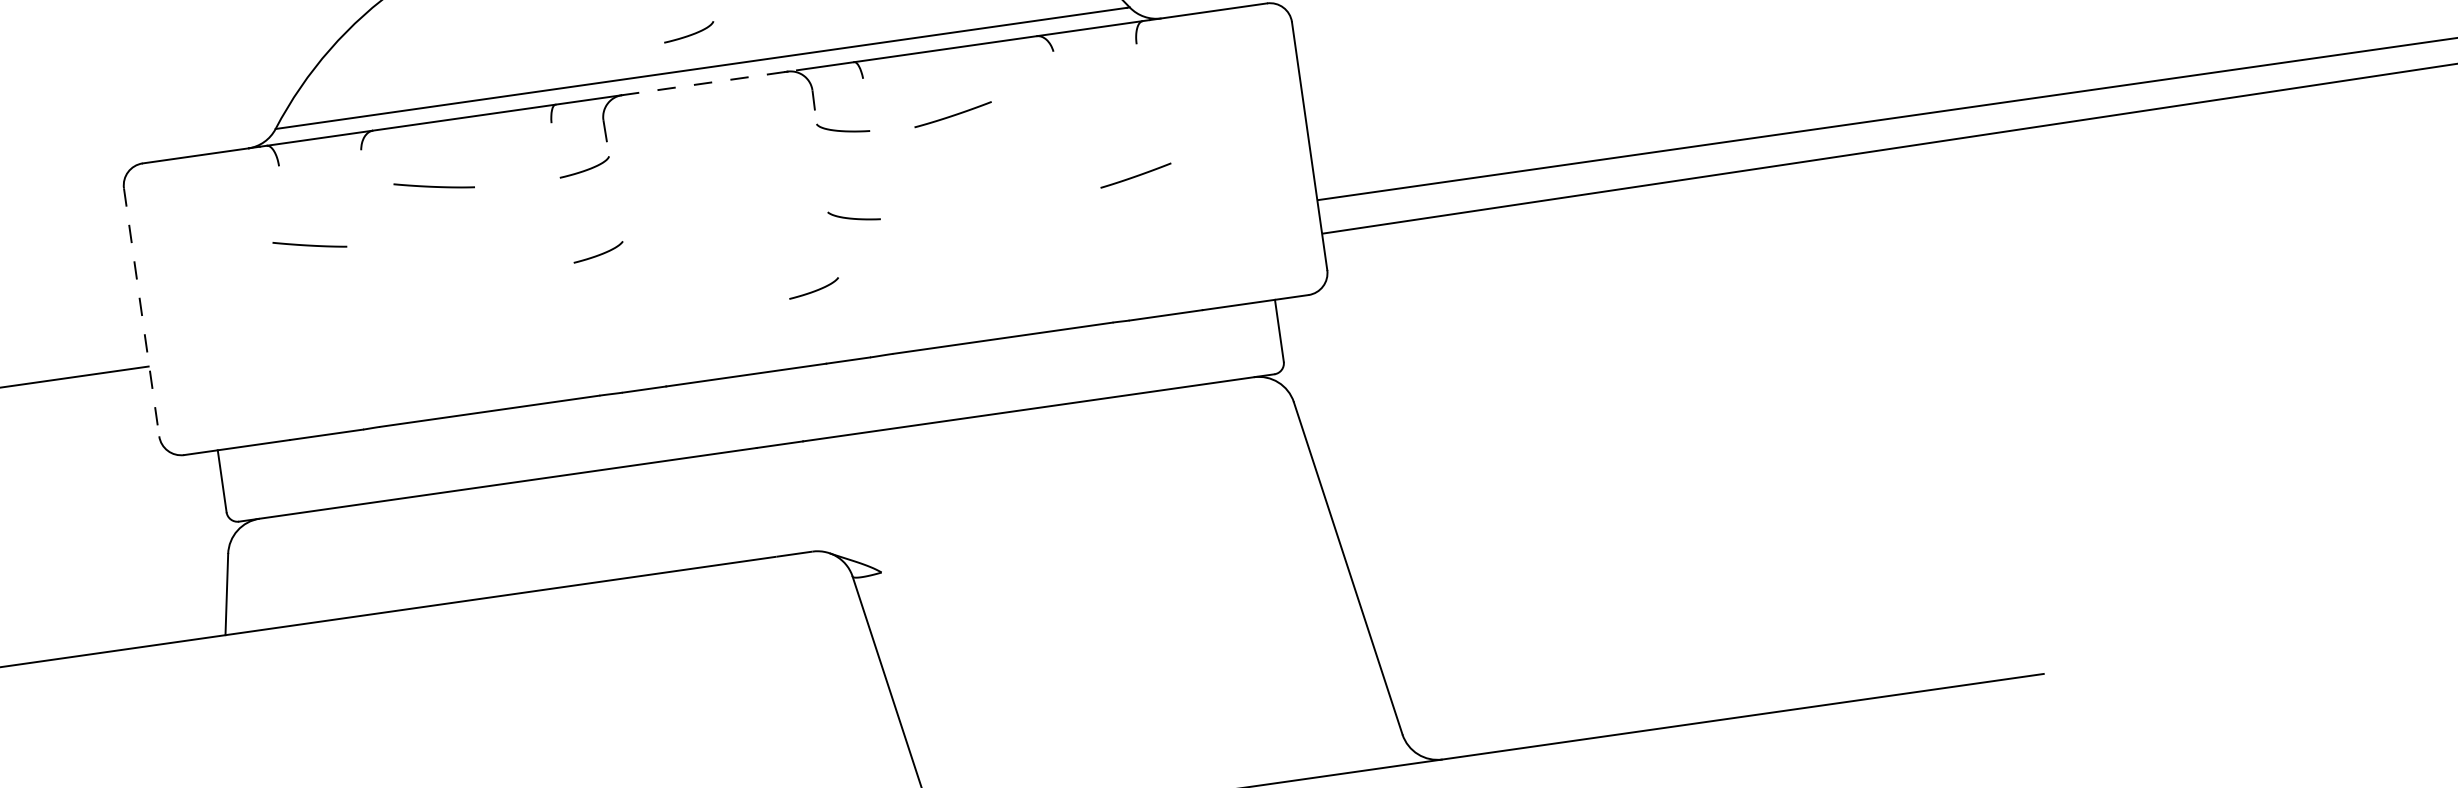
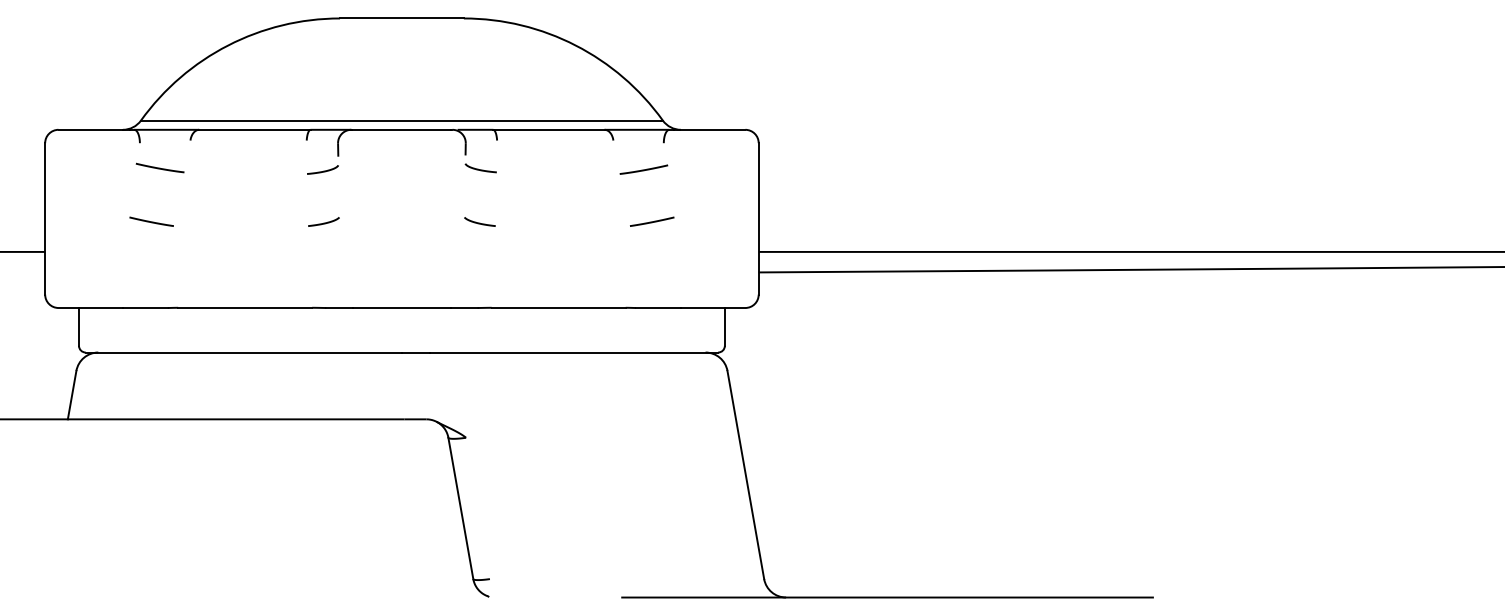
curve: (690, 33) -> (397, 98), removed
line: (704, 82) -> (401, 129), dashed -> solid
line: (952, 114) -> (643, 169), moved
line: (433, 185) -> (159, 167), moved
line: (309, 244) -> (151, 221), moved
curve: (813, 289) -> (449, 262), removed
line: (142, 311) -> (45, 218), dashed -> solid

